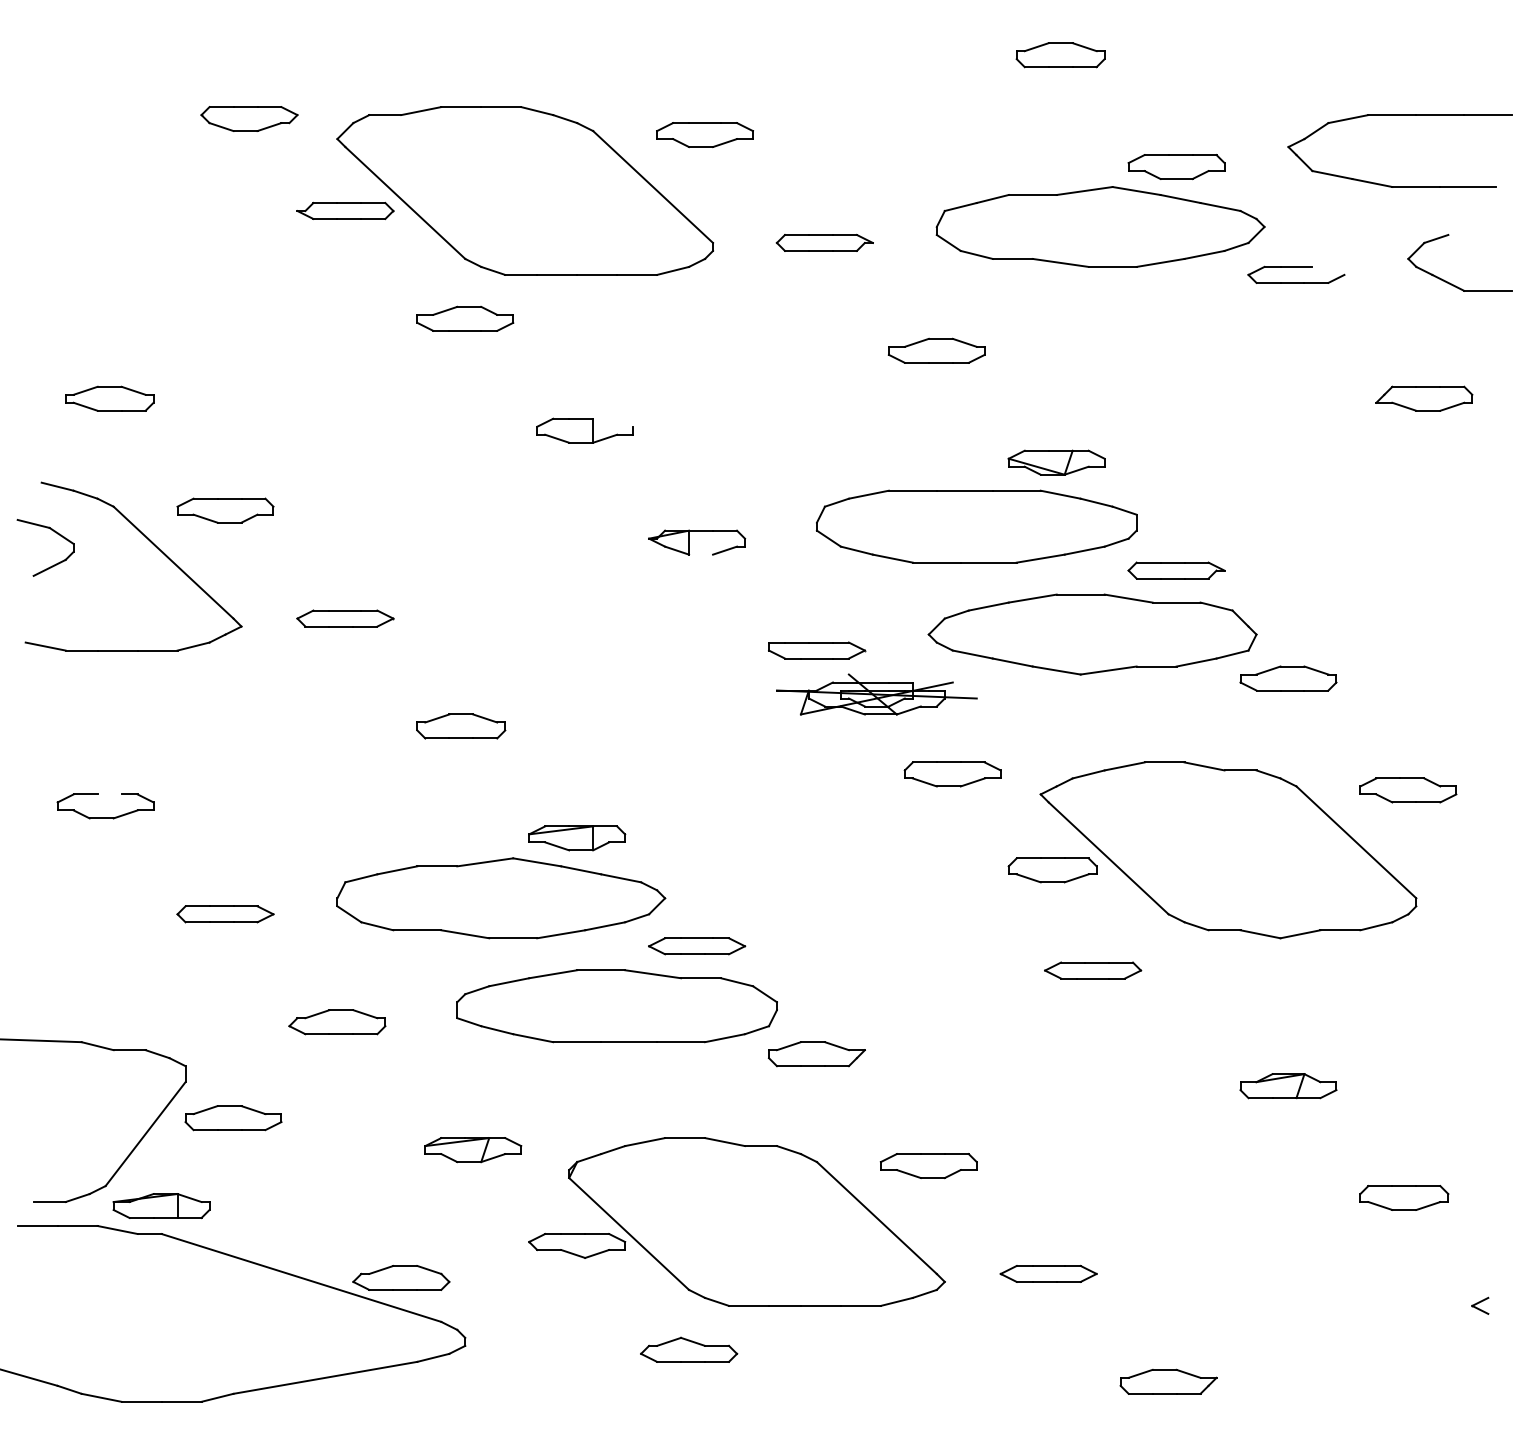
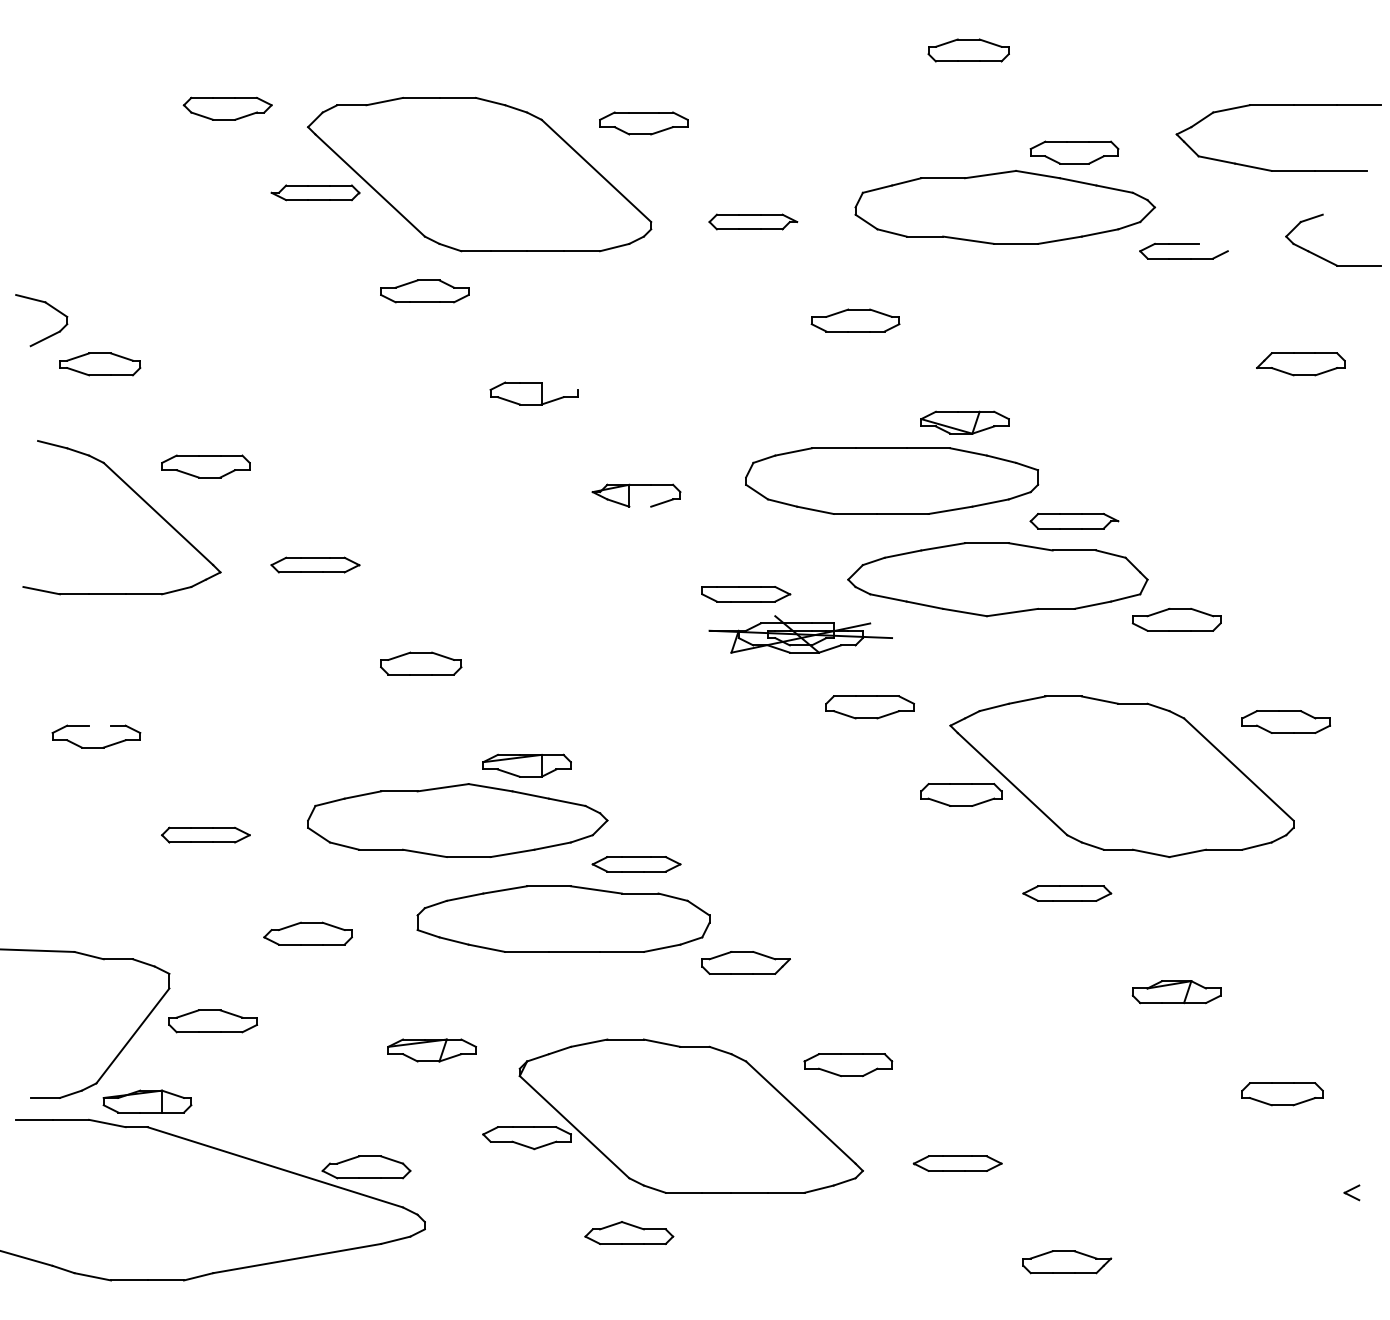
part: (54, 532) -> (49, 306), moved
part: (1093, 970) -> (1067, 893), moved

